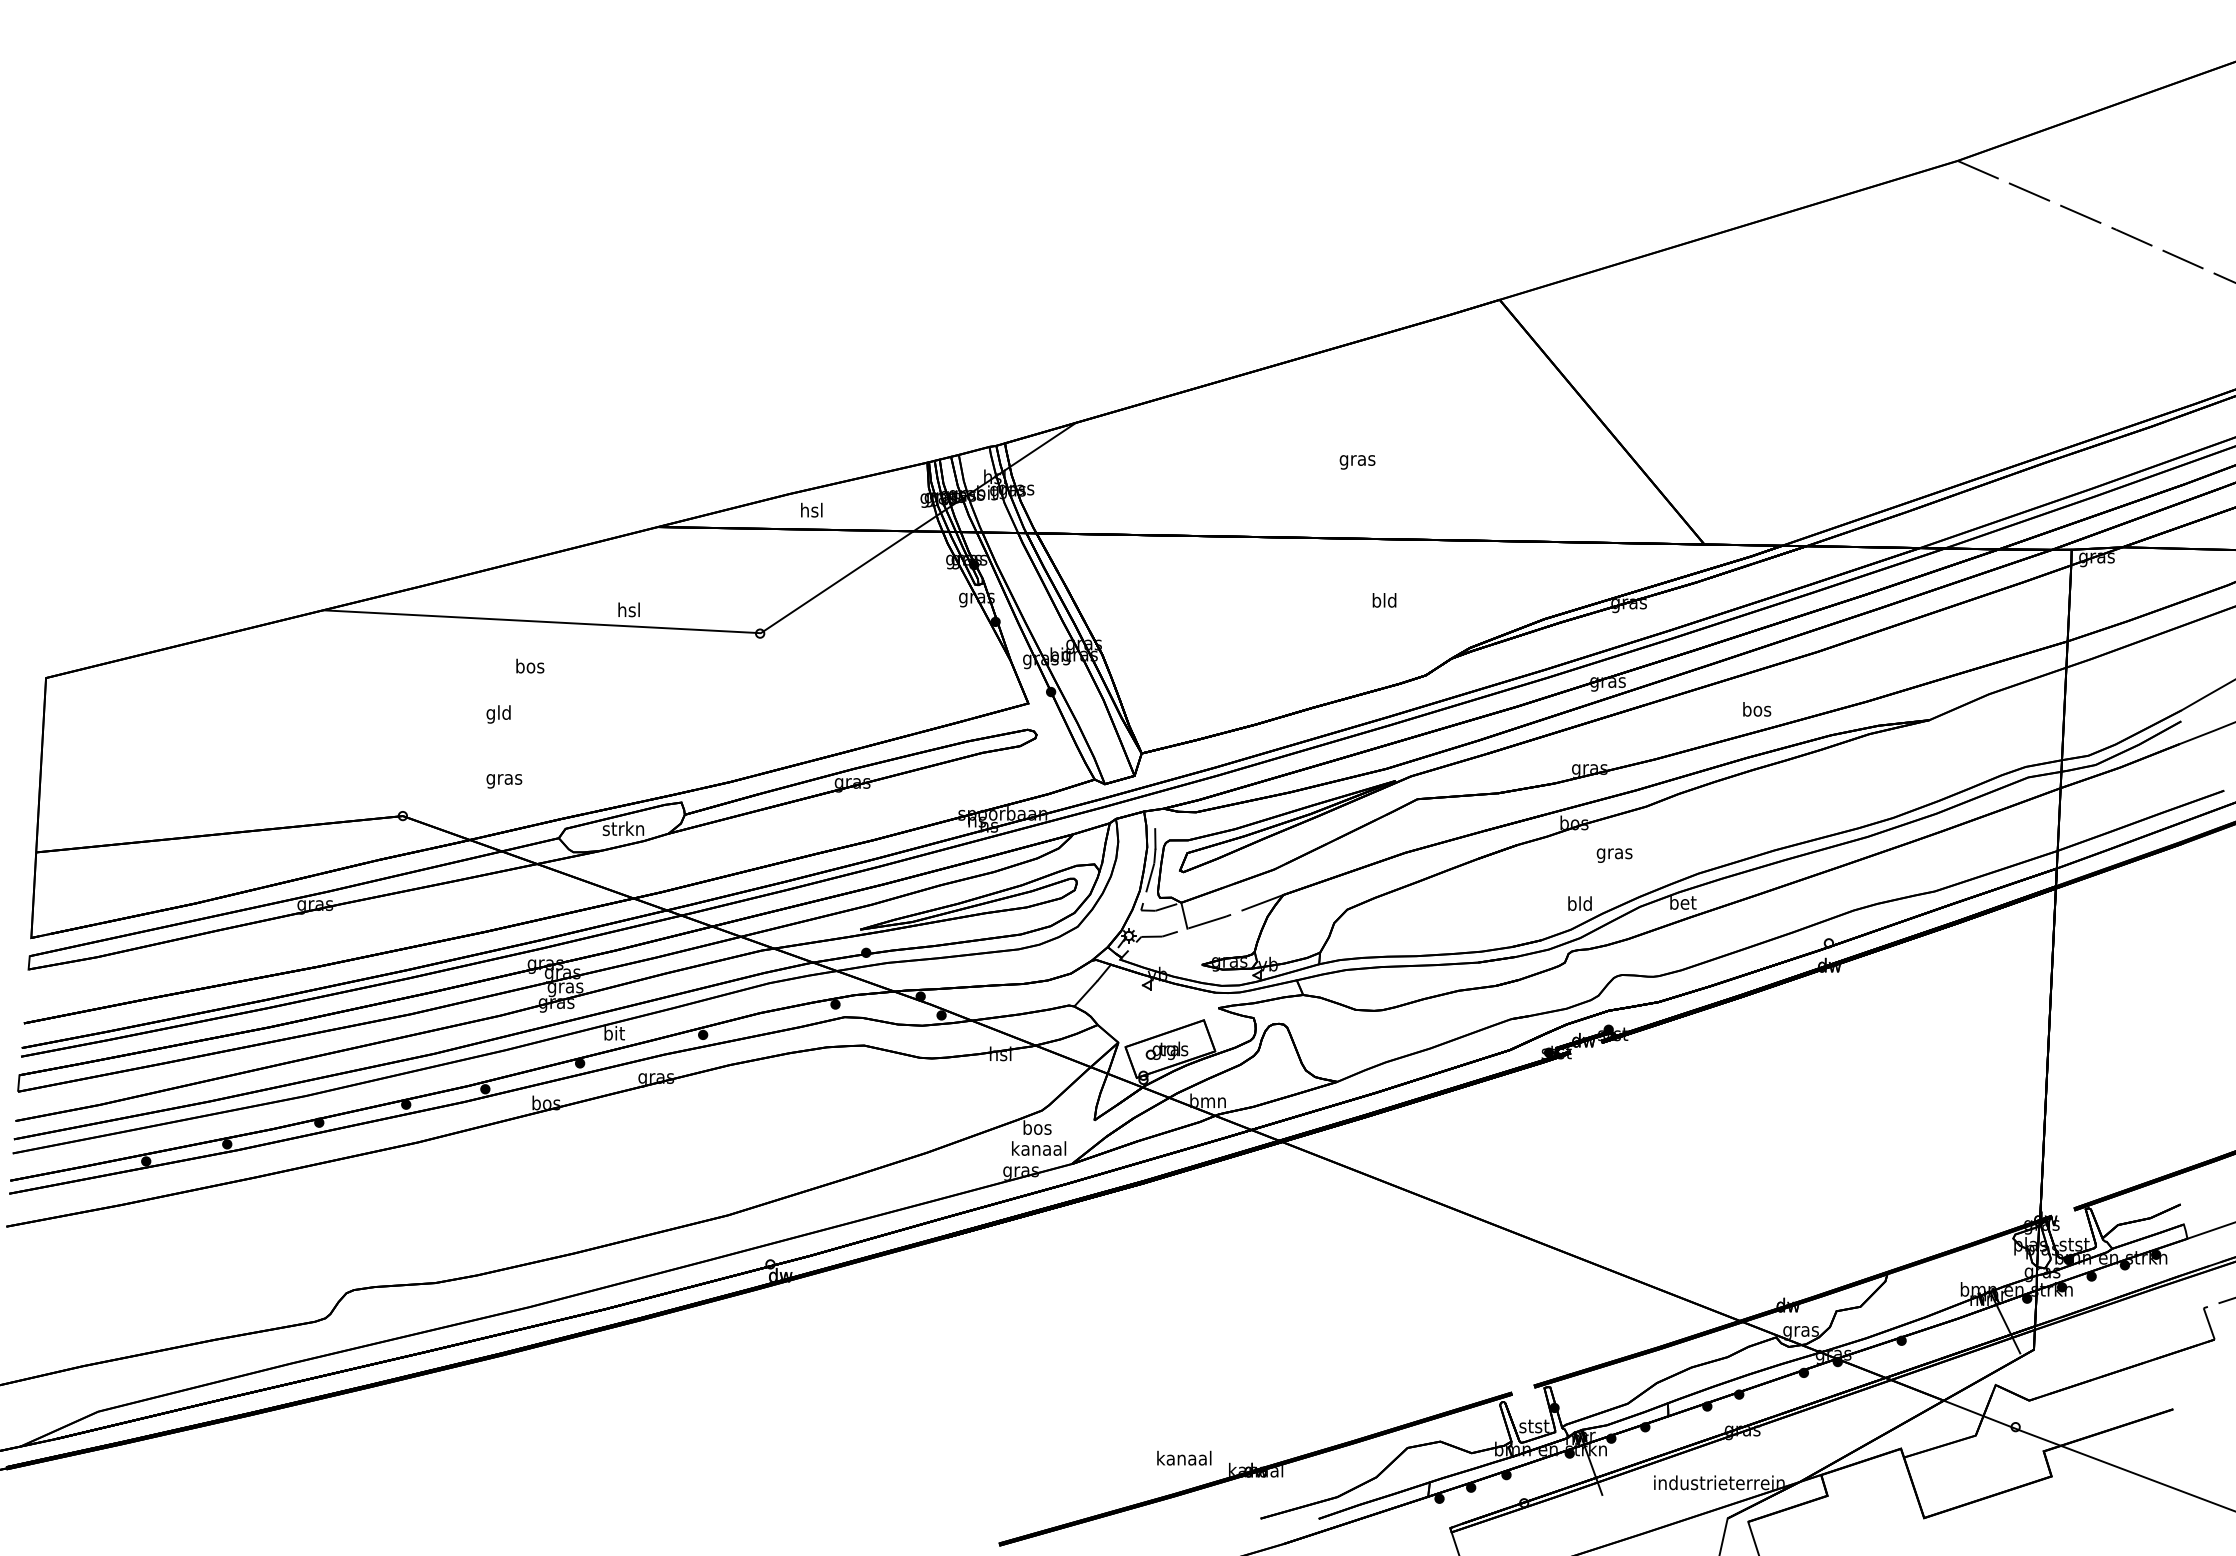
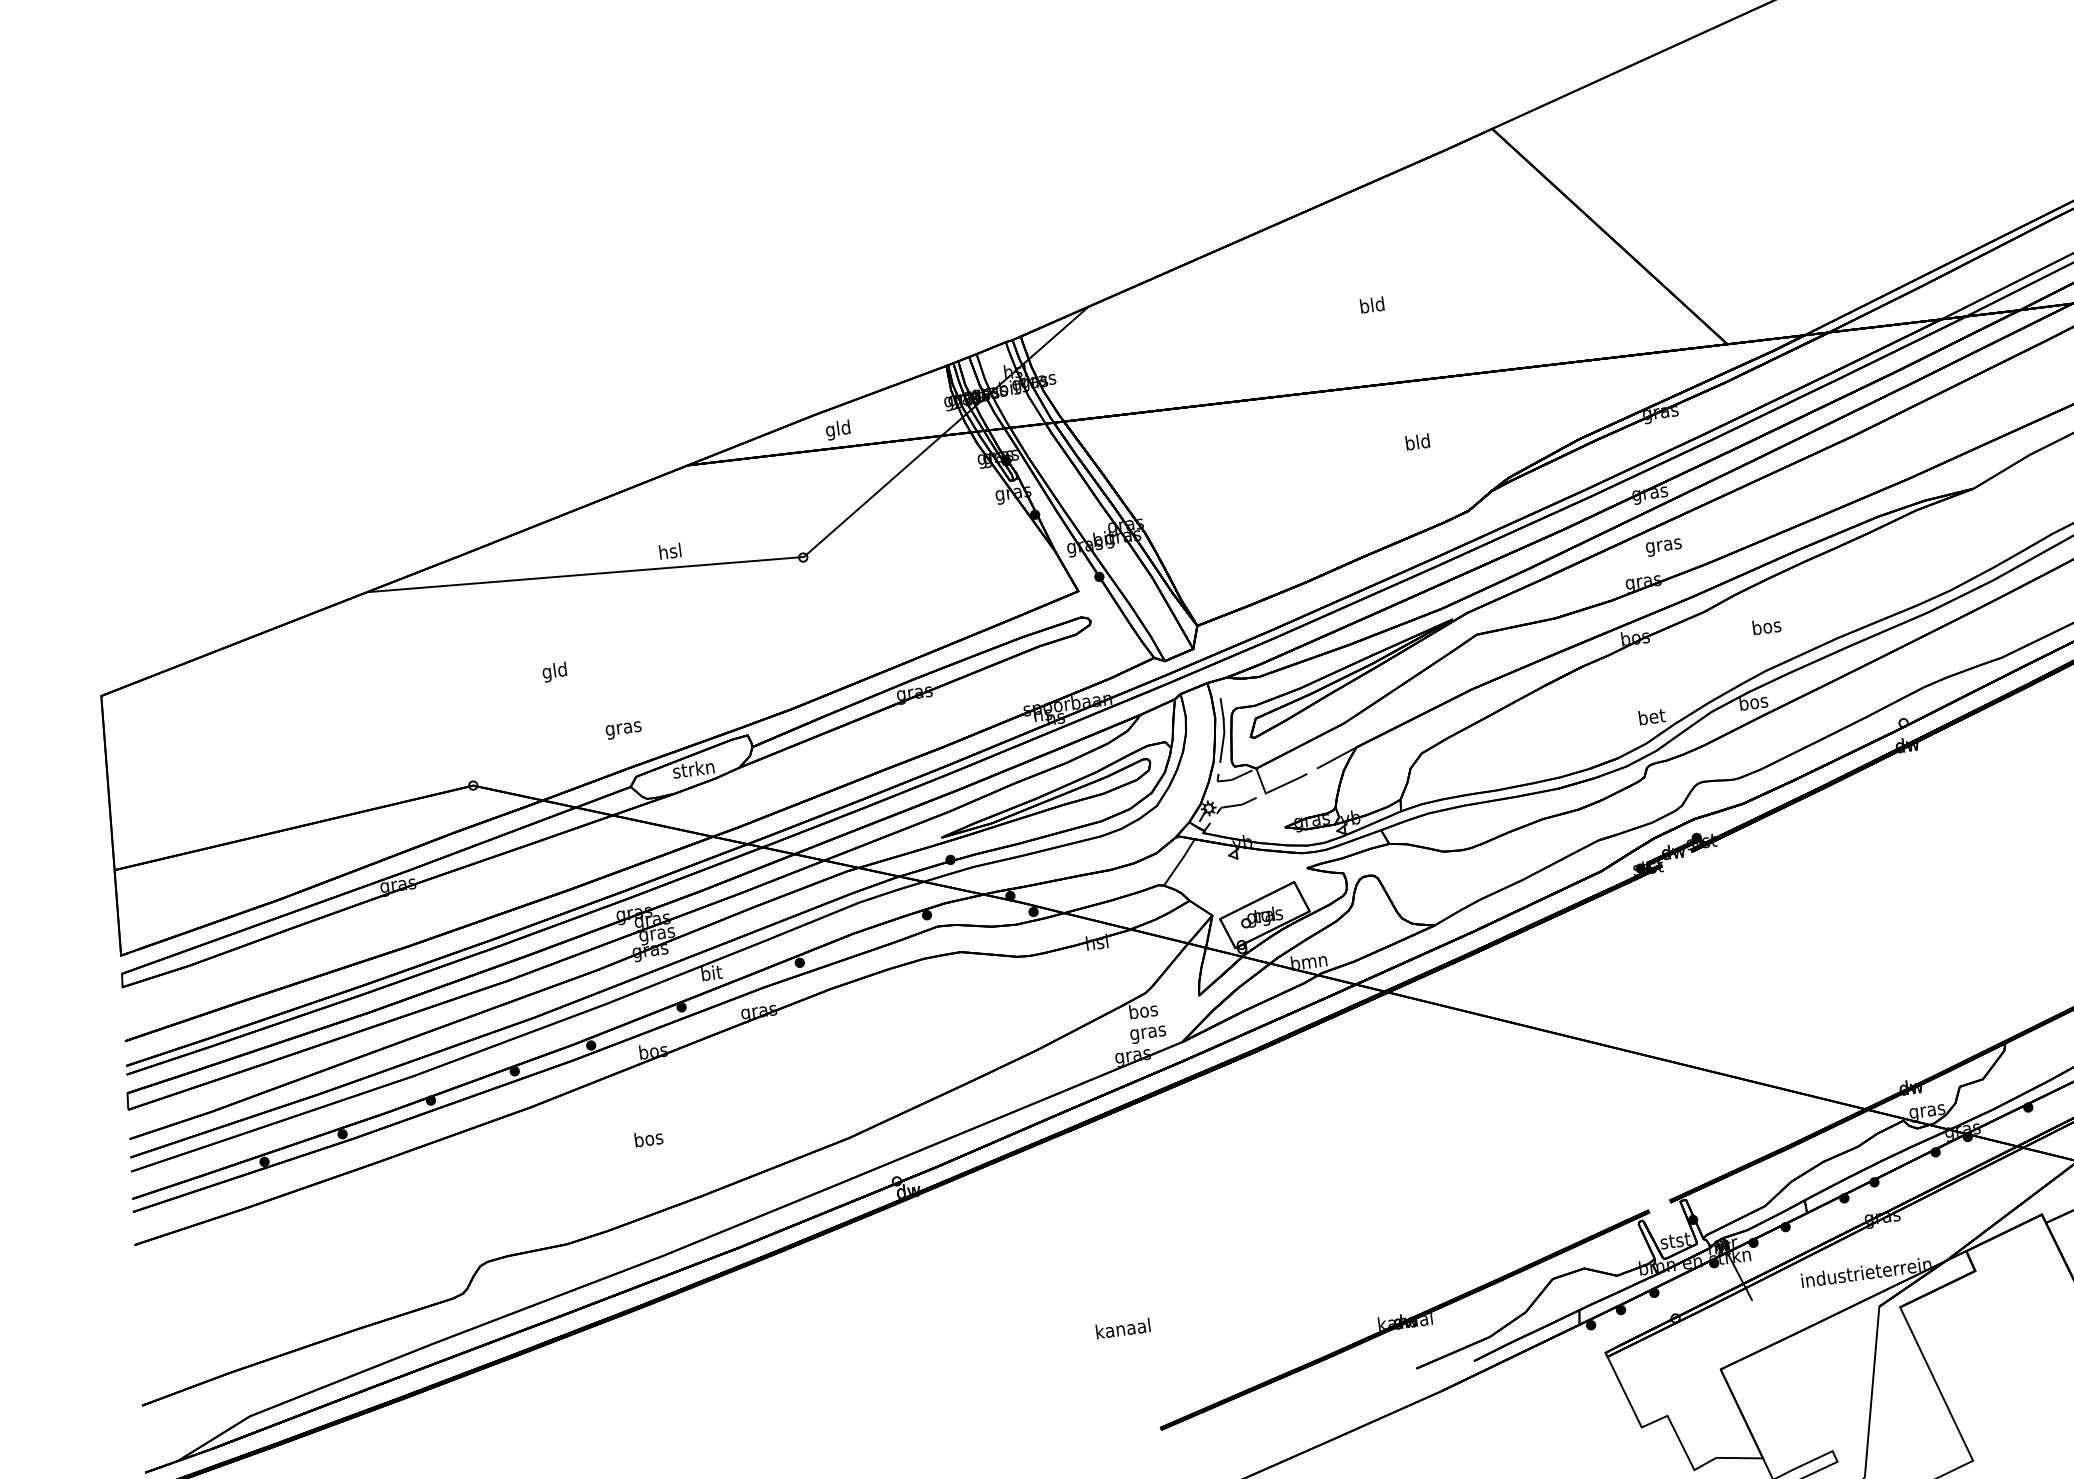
text: (1357, 460) -> (1372, 306), gras -> bld
text: (811, 511) -> (838, 429), hsl -> gld
text: (530, 665) -> (649, 1137), moved
text: (1757, 709) -> (1767, 626), moved
text: (504, 781) -> (623, 730), moved
text: (1614, 855) -> (1663, 547), moved
text: (1683, 902) -> (1754, 701), bet -> bos
text: (1580, 903) -> (1652, 716), bld -> bet
text: (1039, 1150) -> (1148, 1032), kanaal -> gras
text: (1184, 1457) -> (1123, 1327), moved

